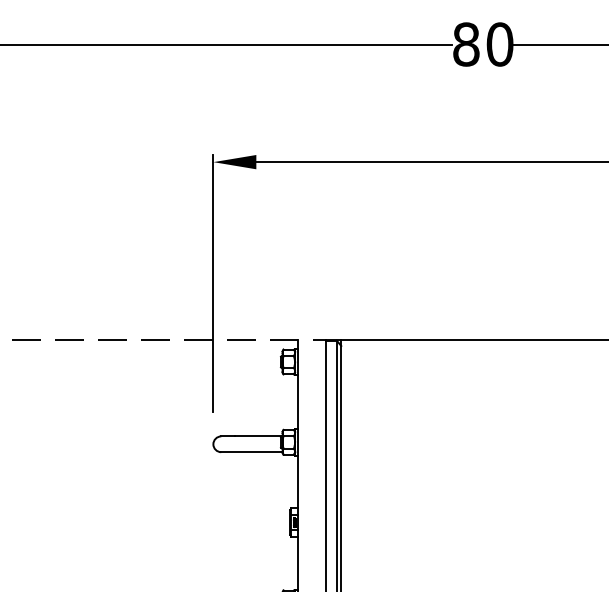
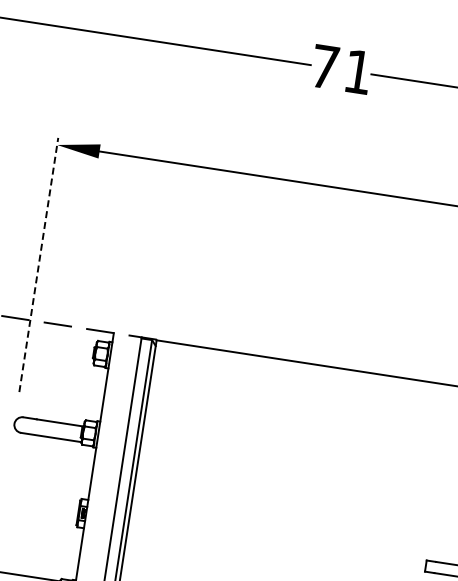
text: (483, 44) -> (341, 69), 80 -> 71
line: (213, 283) -> (38, 264), solid -> dashed

